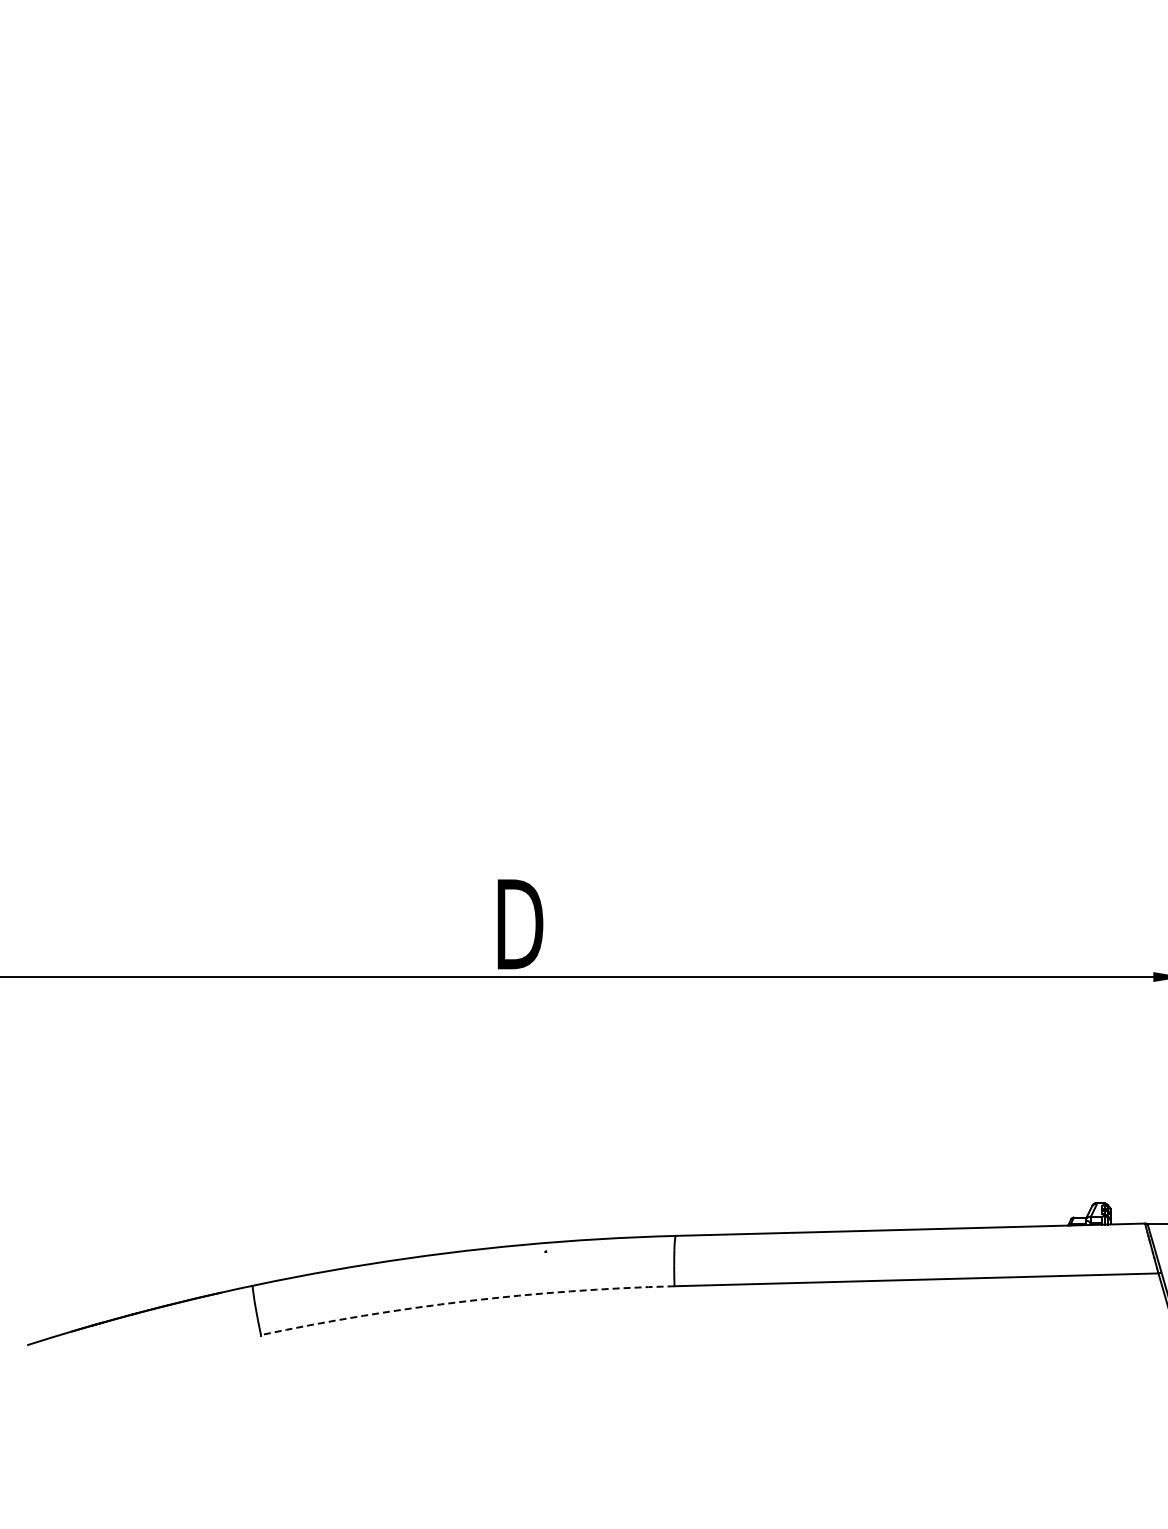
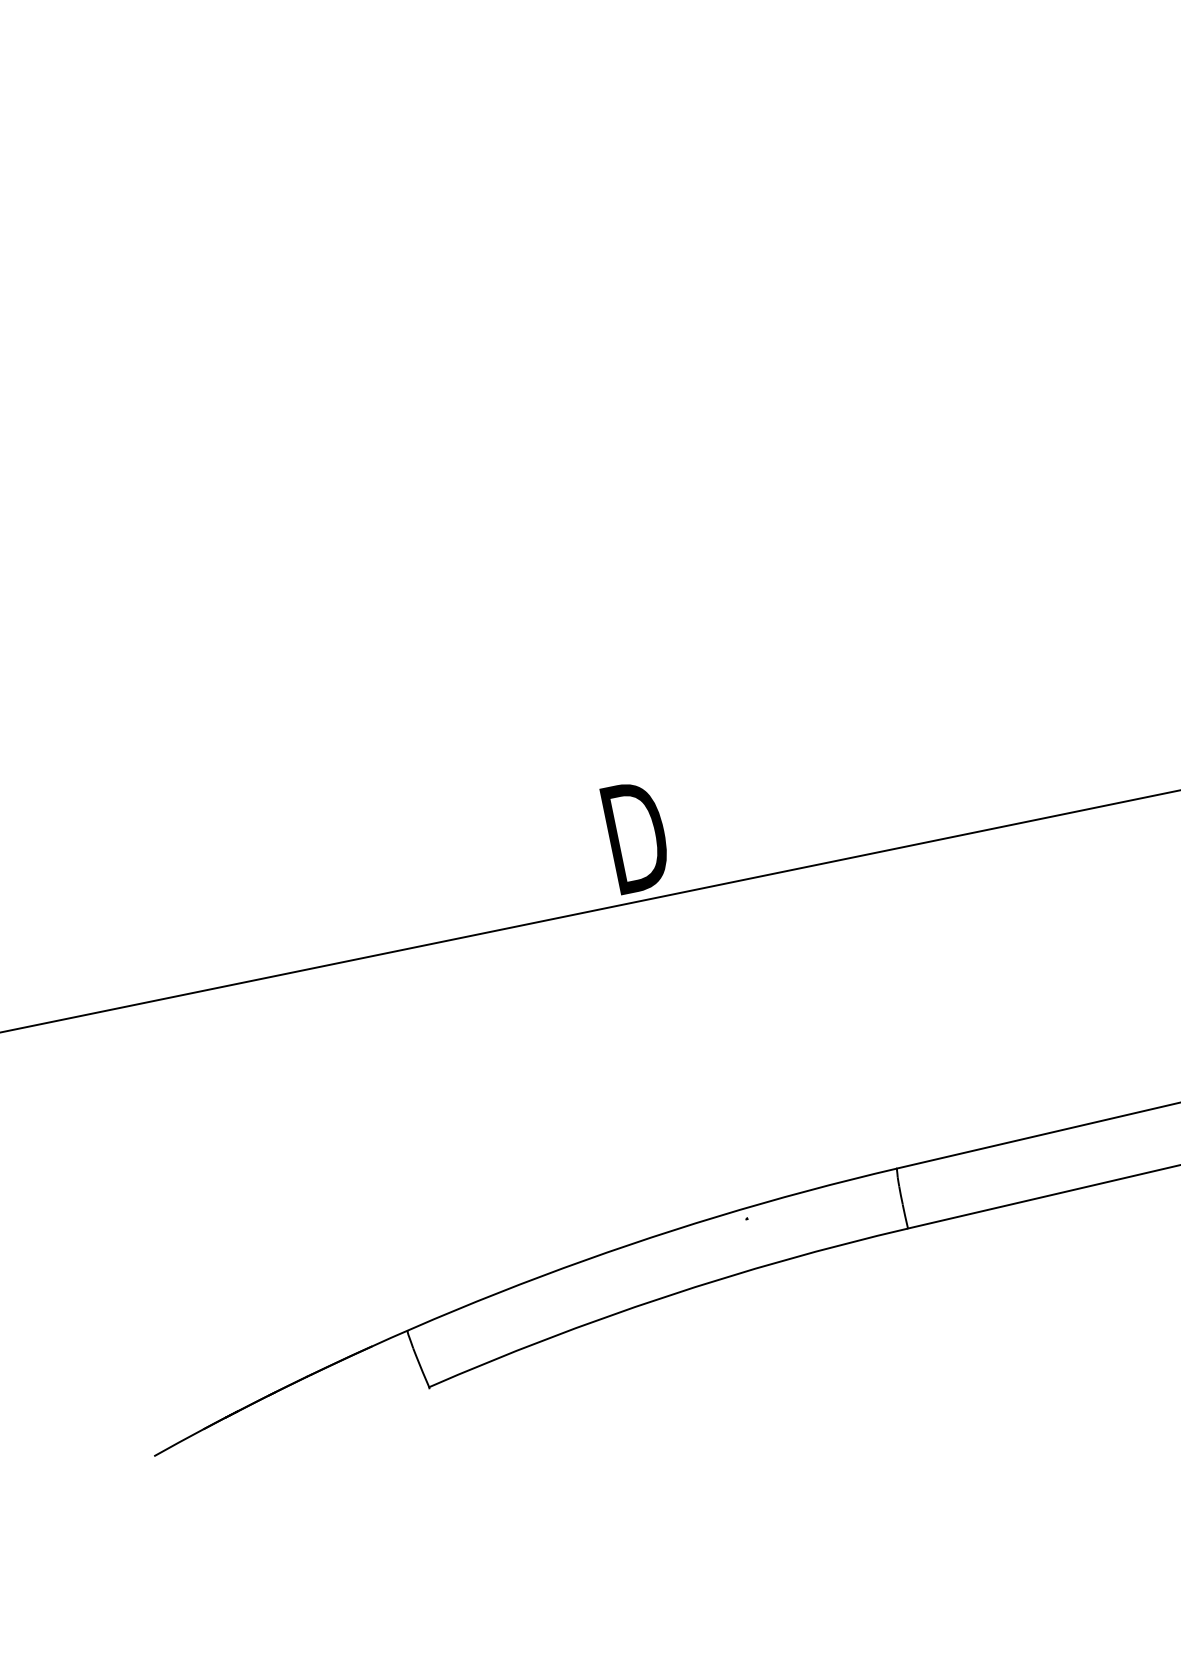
arc: (466, 1301) -> (664, 1297), dashed -> solid

